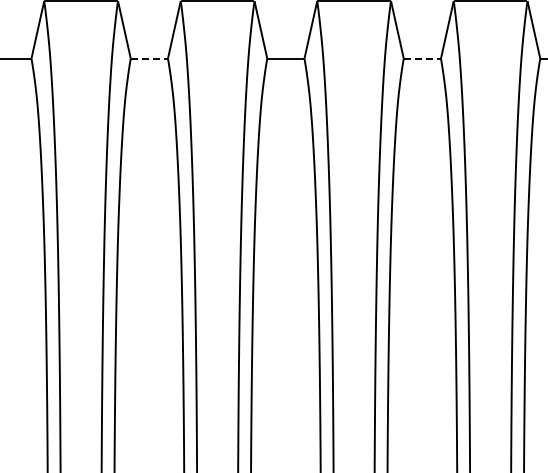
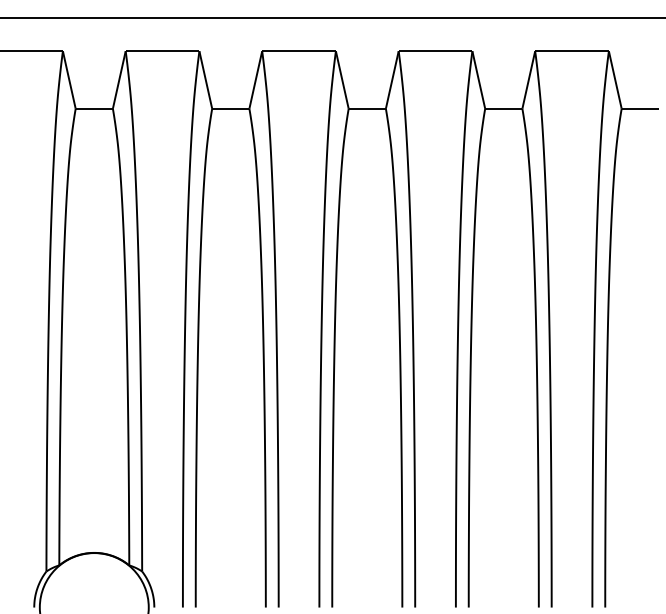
line: (150, 58) -> (231, 108), dashed -> solid
line: (423, 58) -> (504, 108), dashed -> solid

